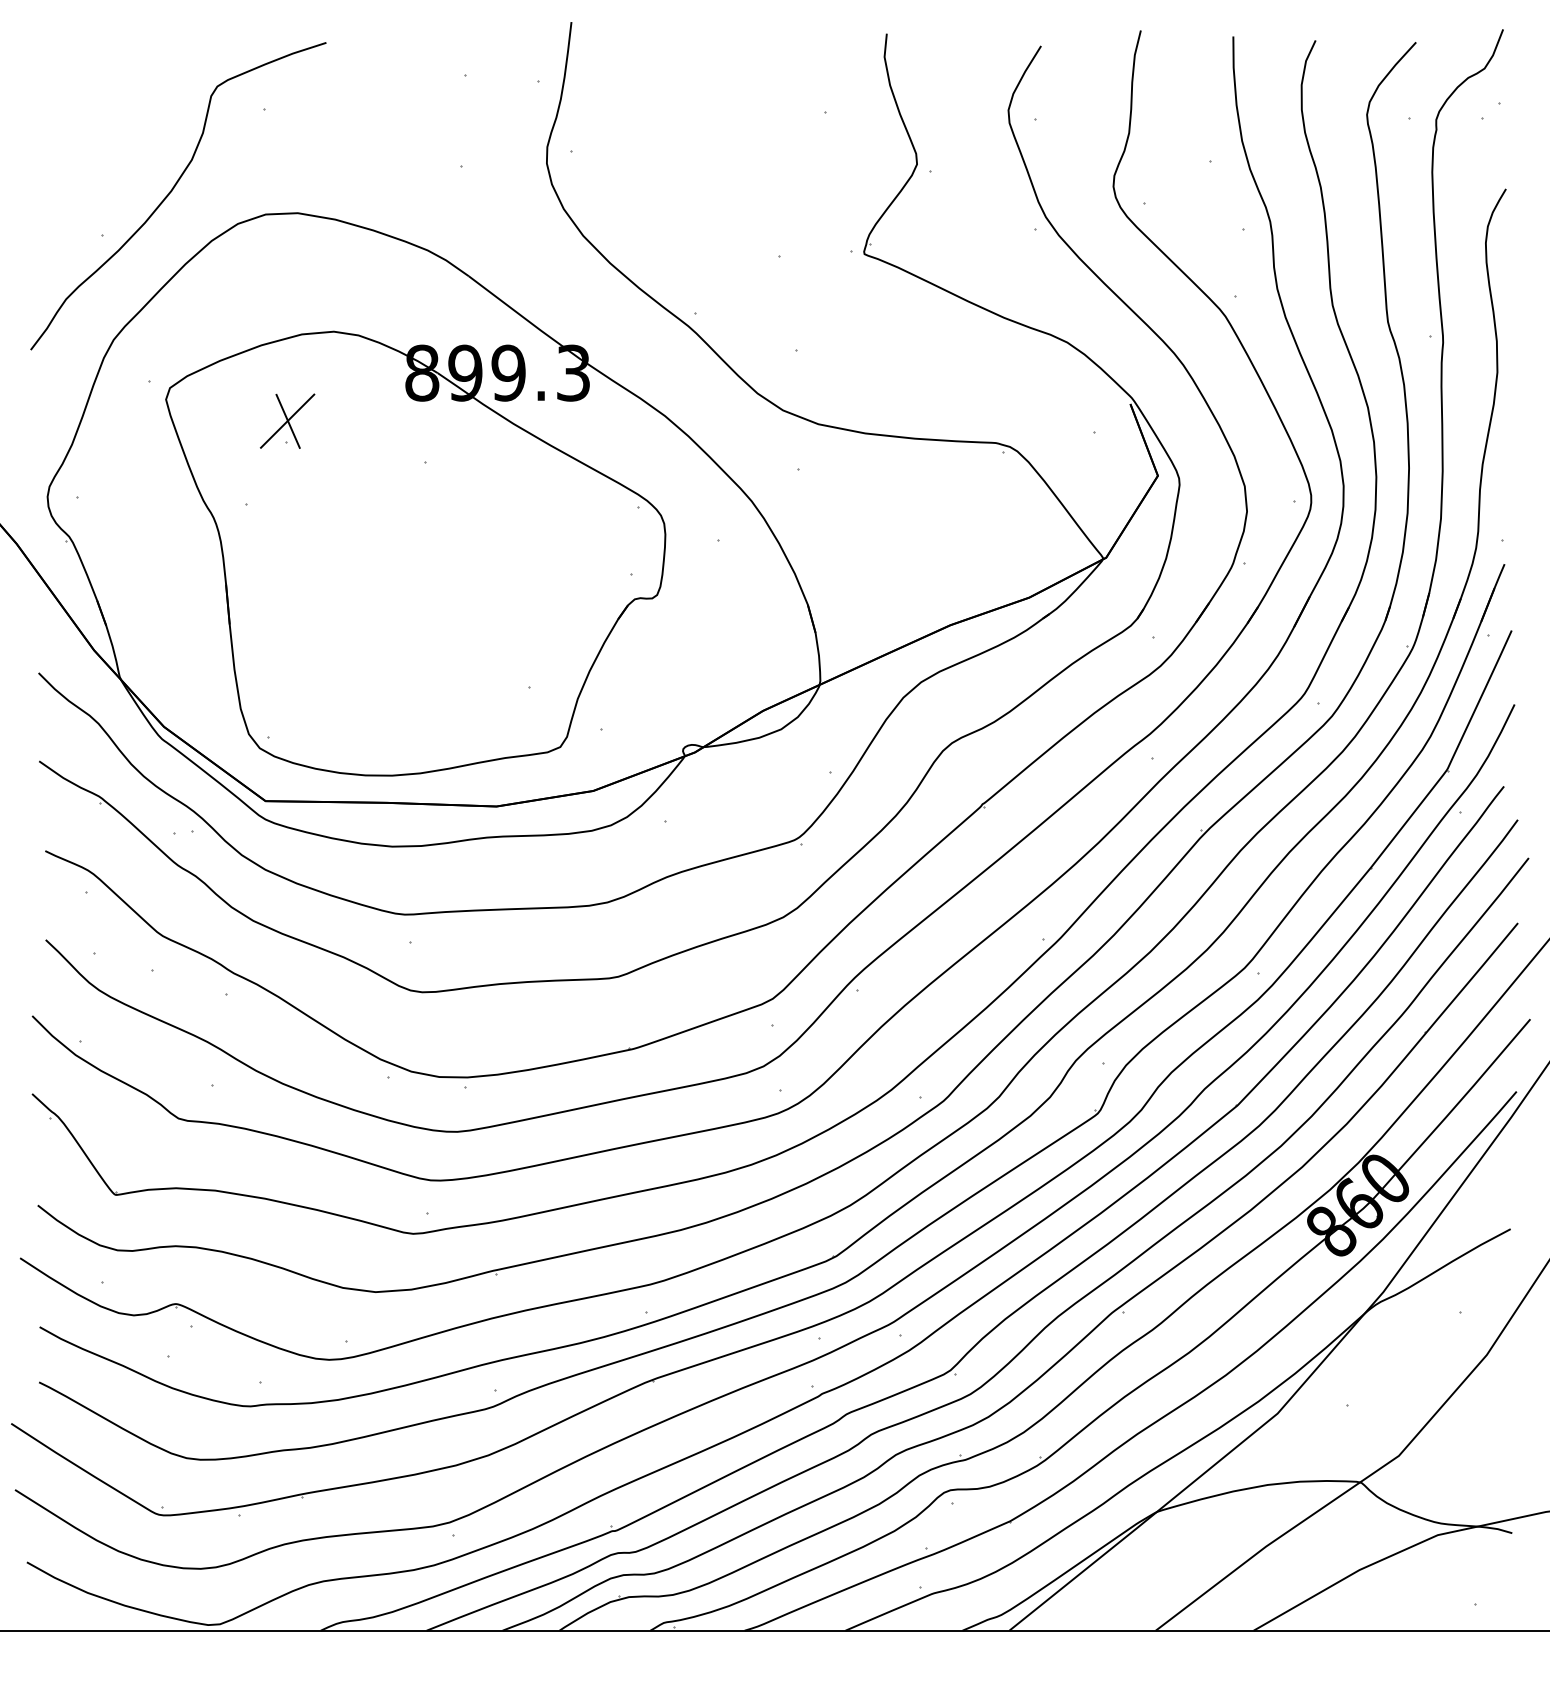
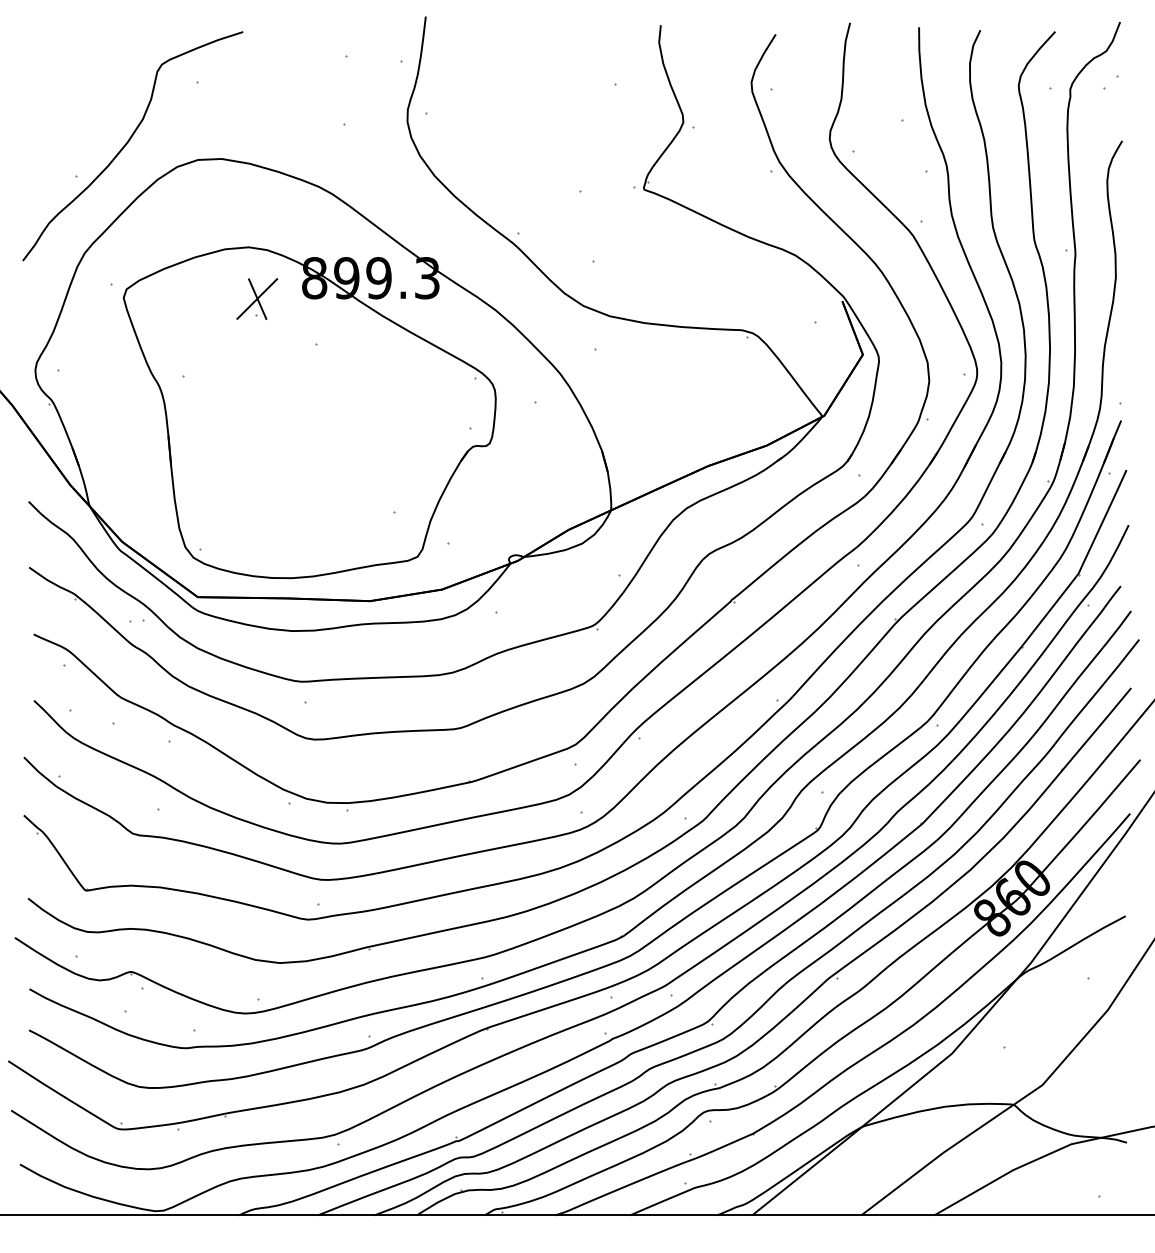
part: (287, 420) -> (257, 298), moved

